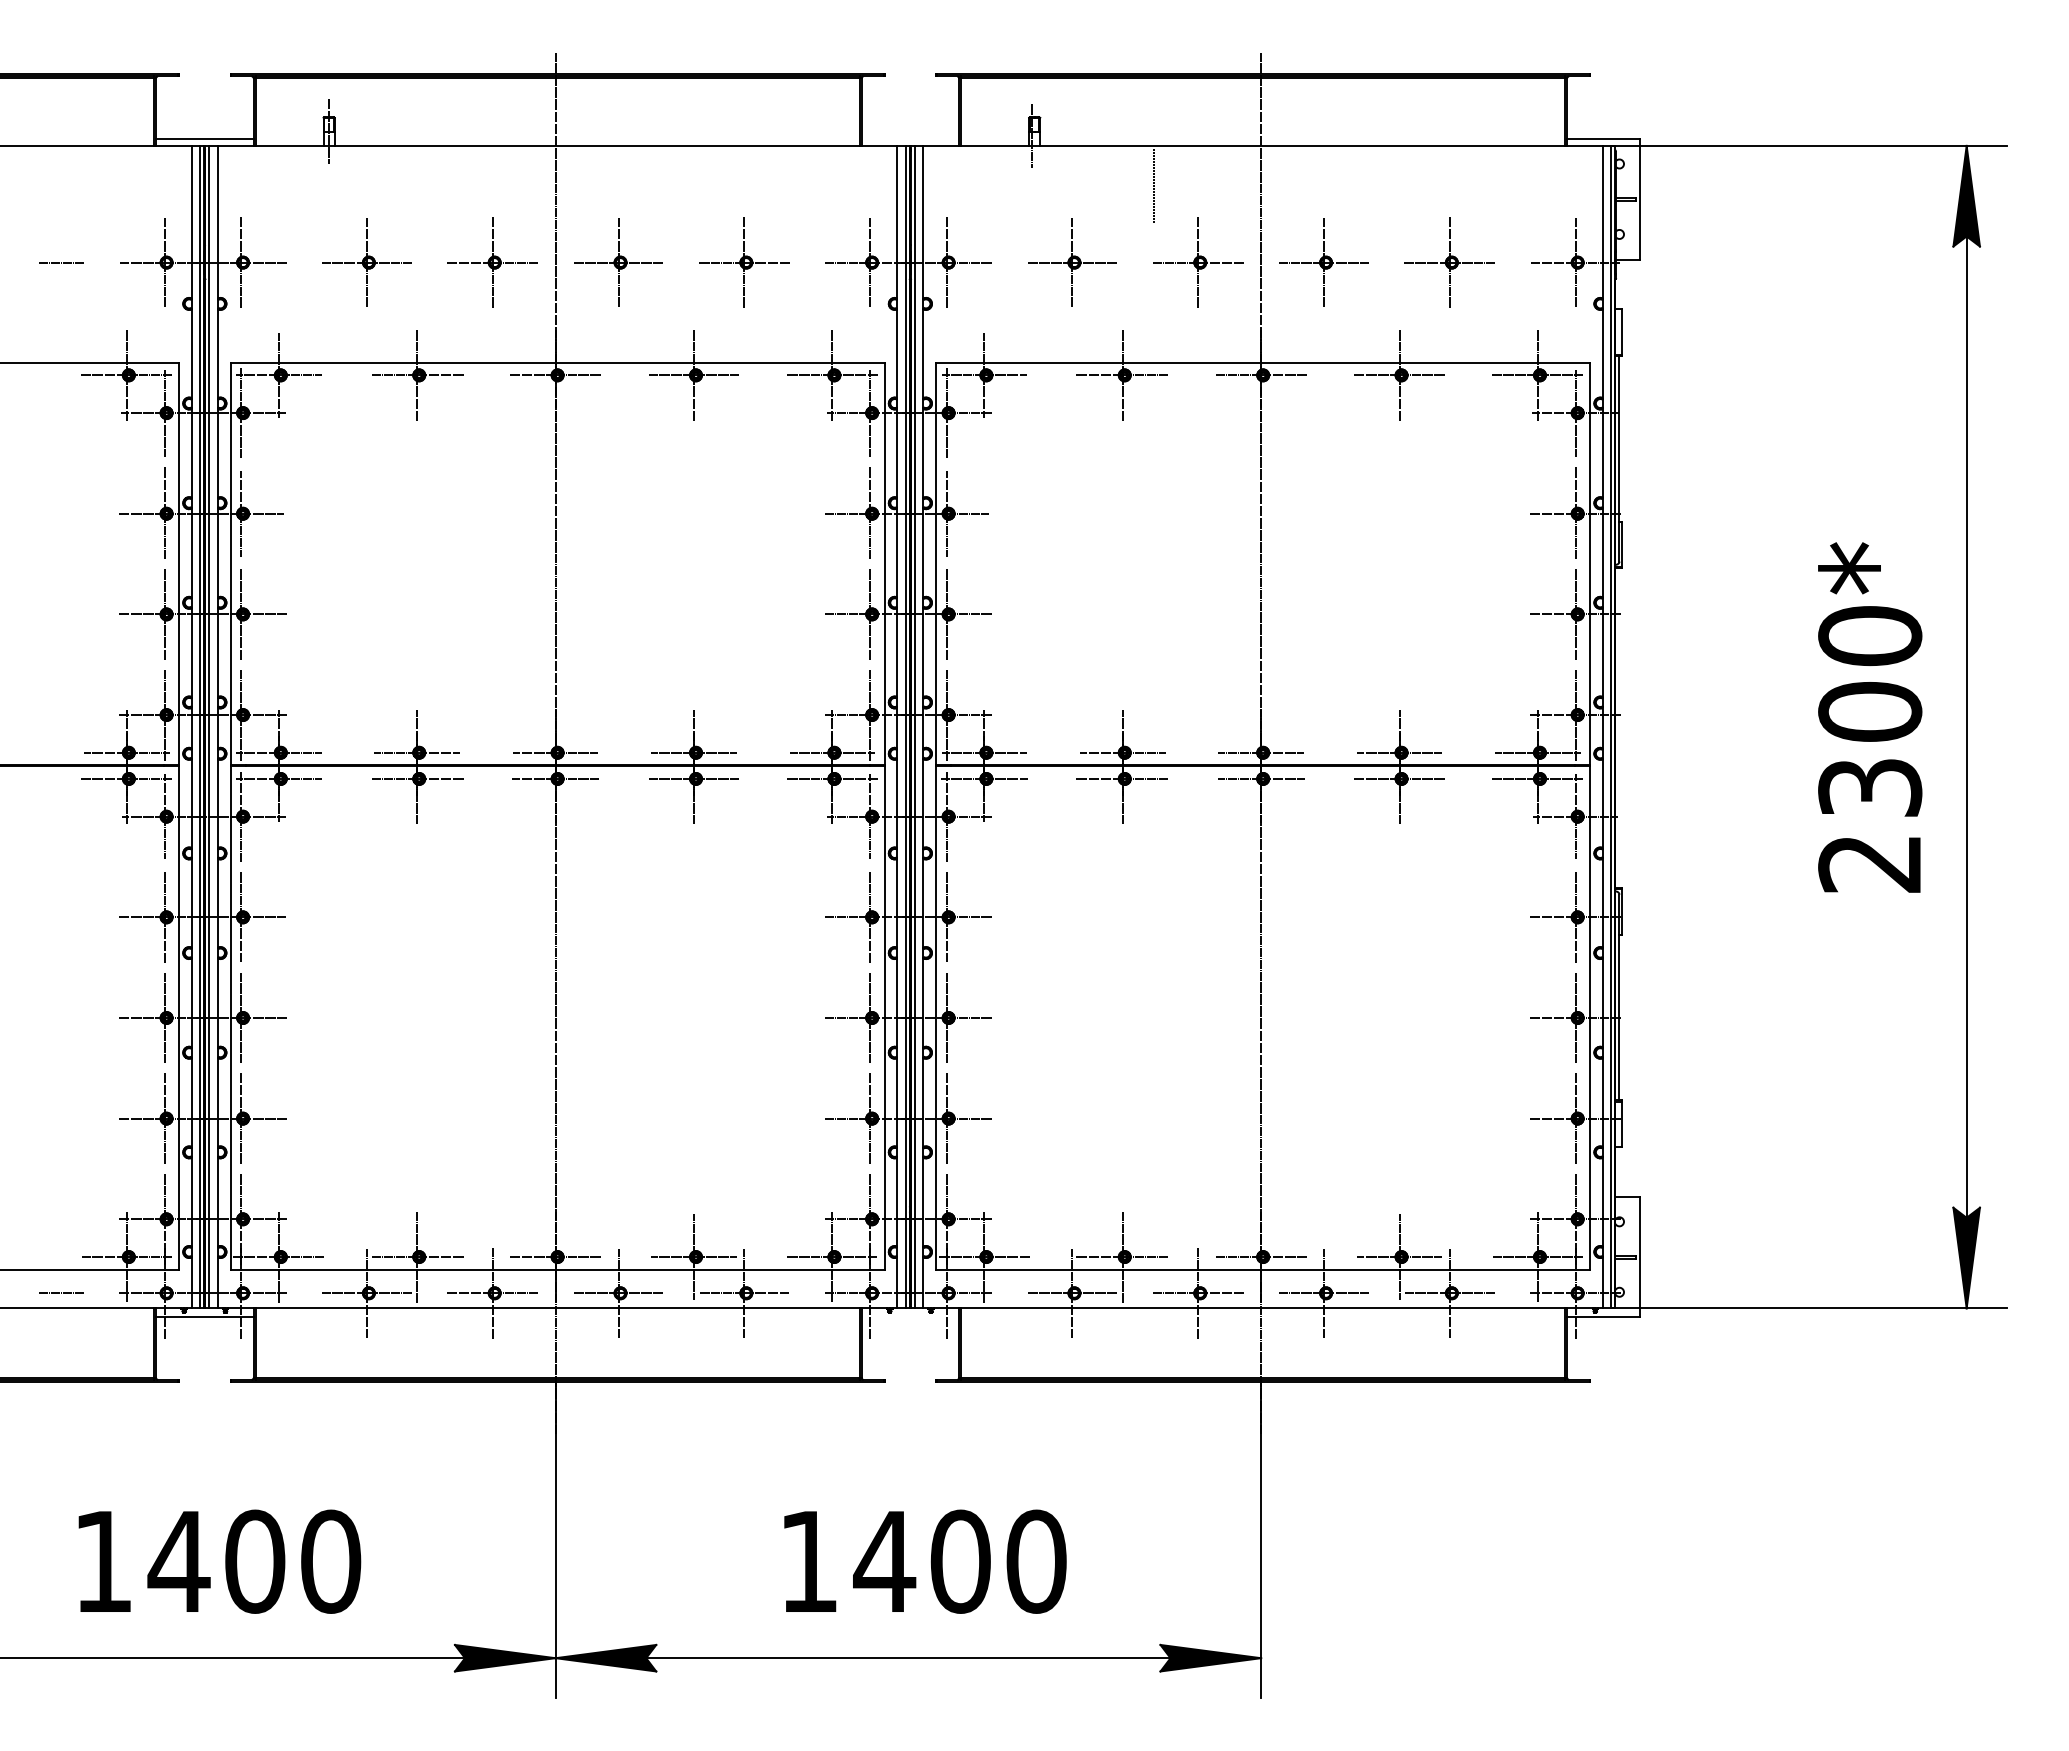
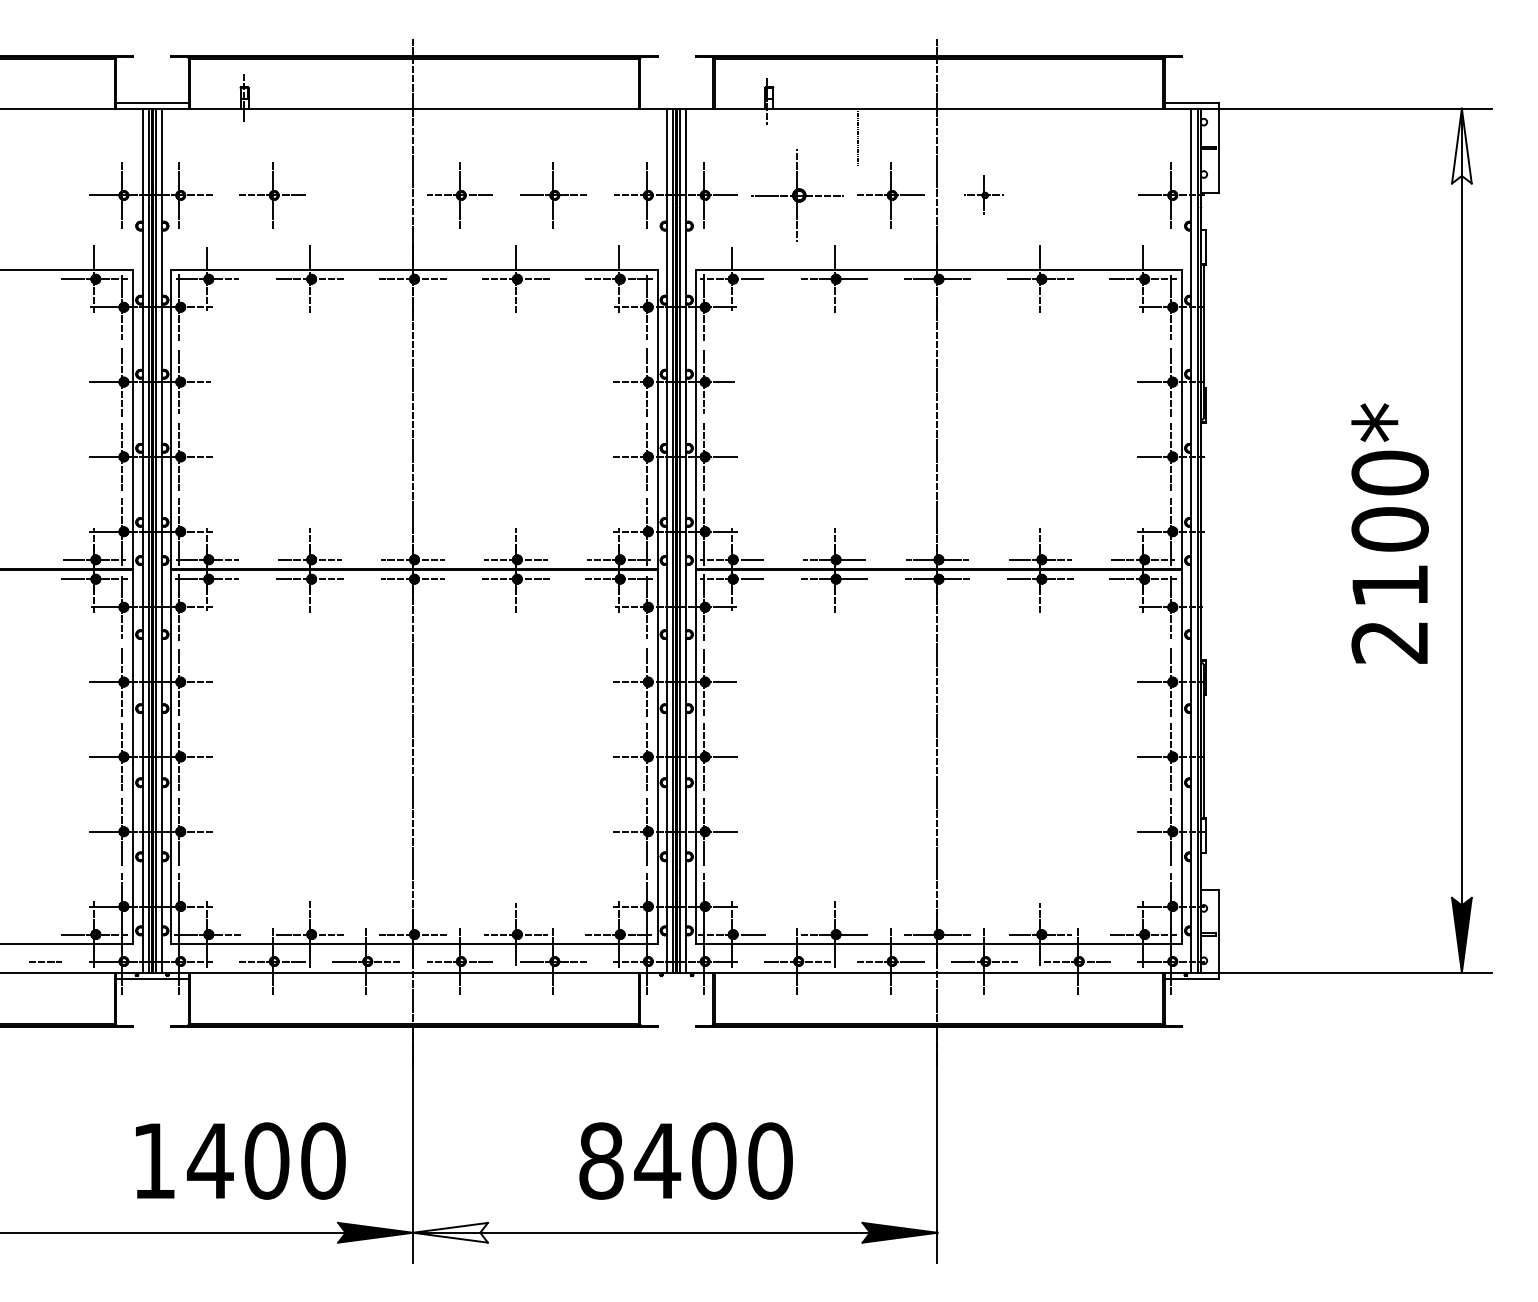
fill: (1966, 195) -> (1461, 145), removed
line: (61, 262) -> (45, 195), removed
part: (492, 262) -> (366, 195), removed
part: (1072, 262) -> (797, 195), size x1.4
part: (1323, 262) -> (983, 195), size x0.6
part: (1449, 262) -> (1077, 195), removed
text: (1870, 787) -> (1390, 585), 2300* -> 2100*
text: (219, 1561) -> (240, 1160), moved
text: (808, 1561) -> (601, 1160), 1400 -> 8400
fill: (605, 1657) -> (450, 1232), removed

